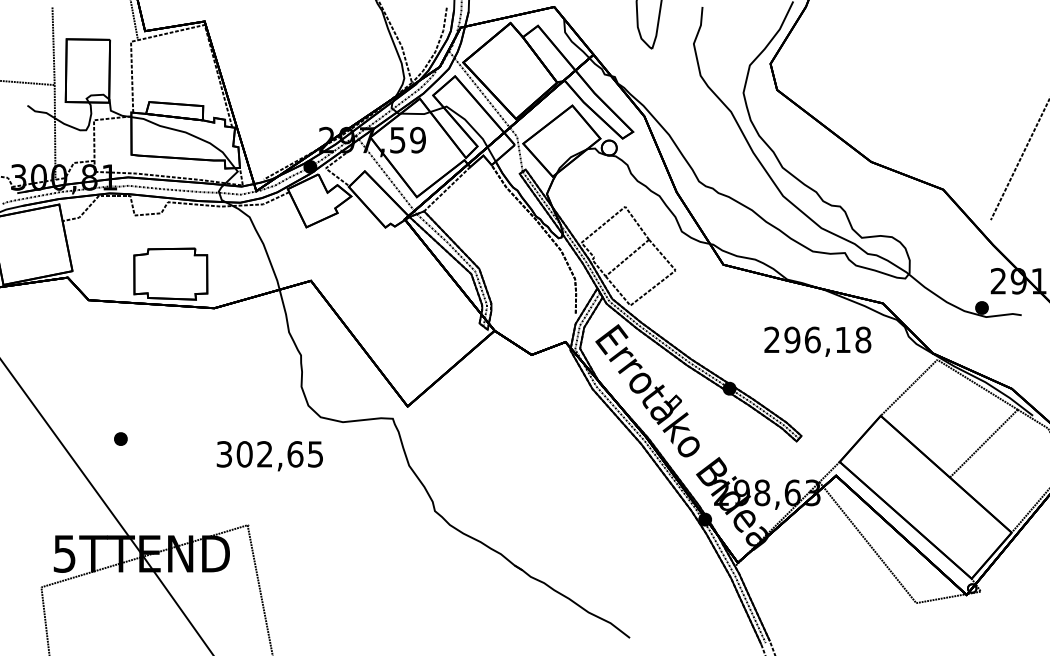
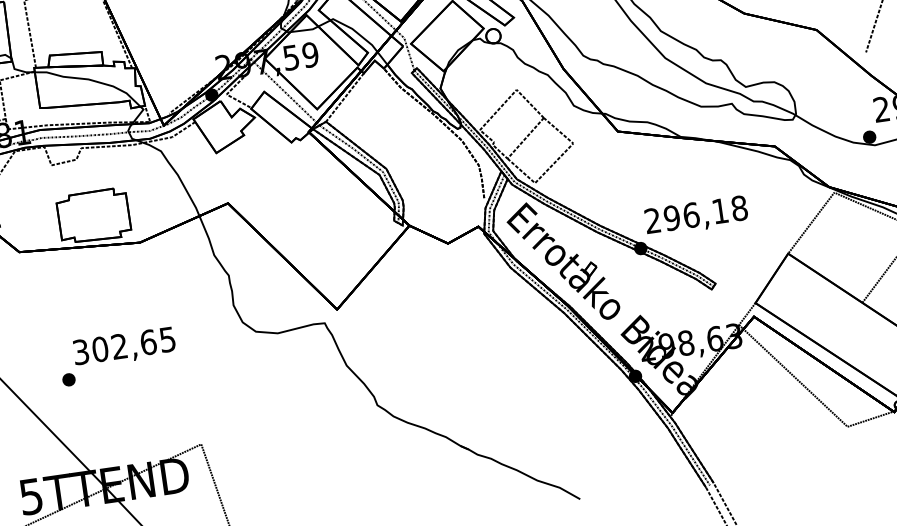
text: (817, 341) -> (696, 216), moved
text: (269, 456) -> (124, 348), moved

